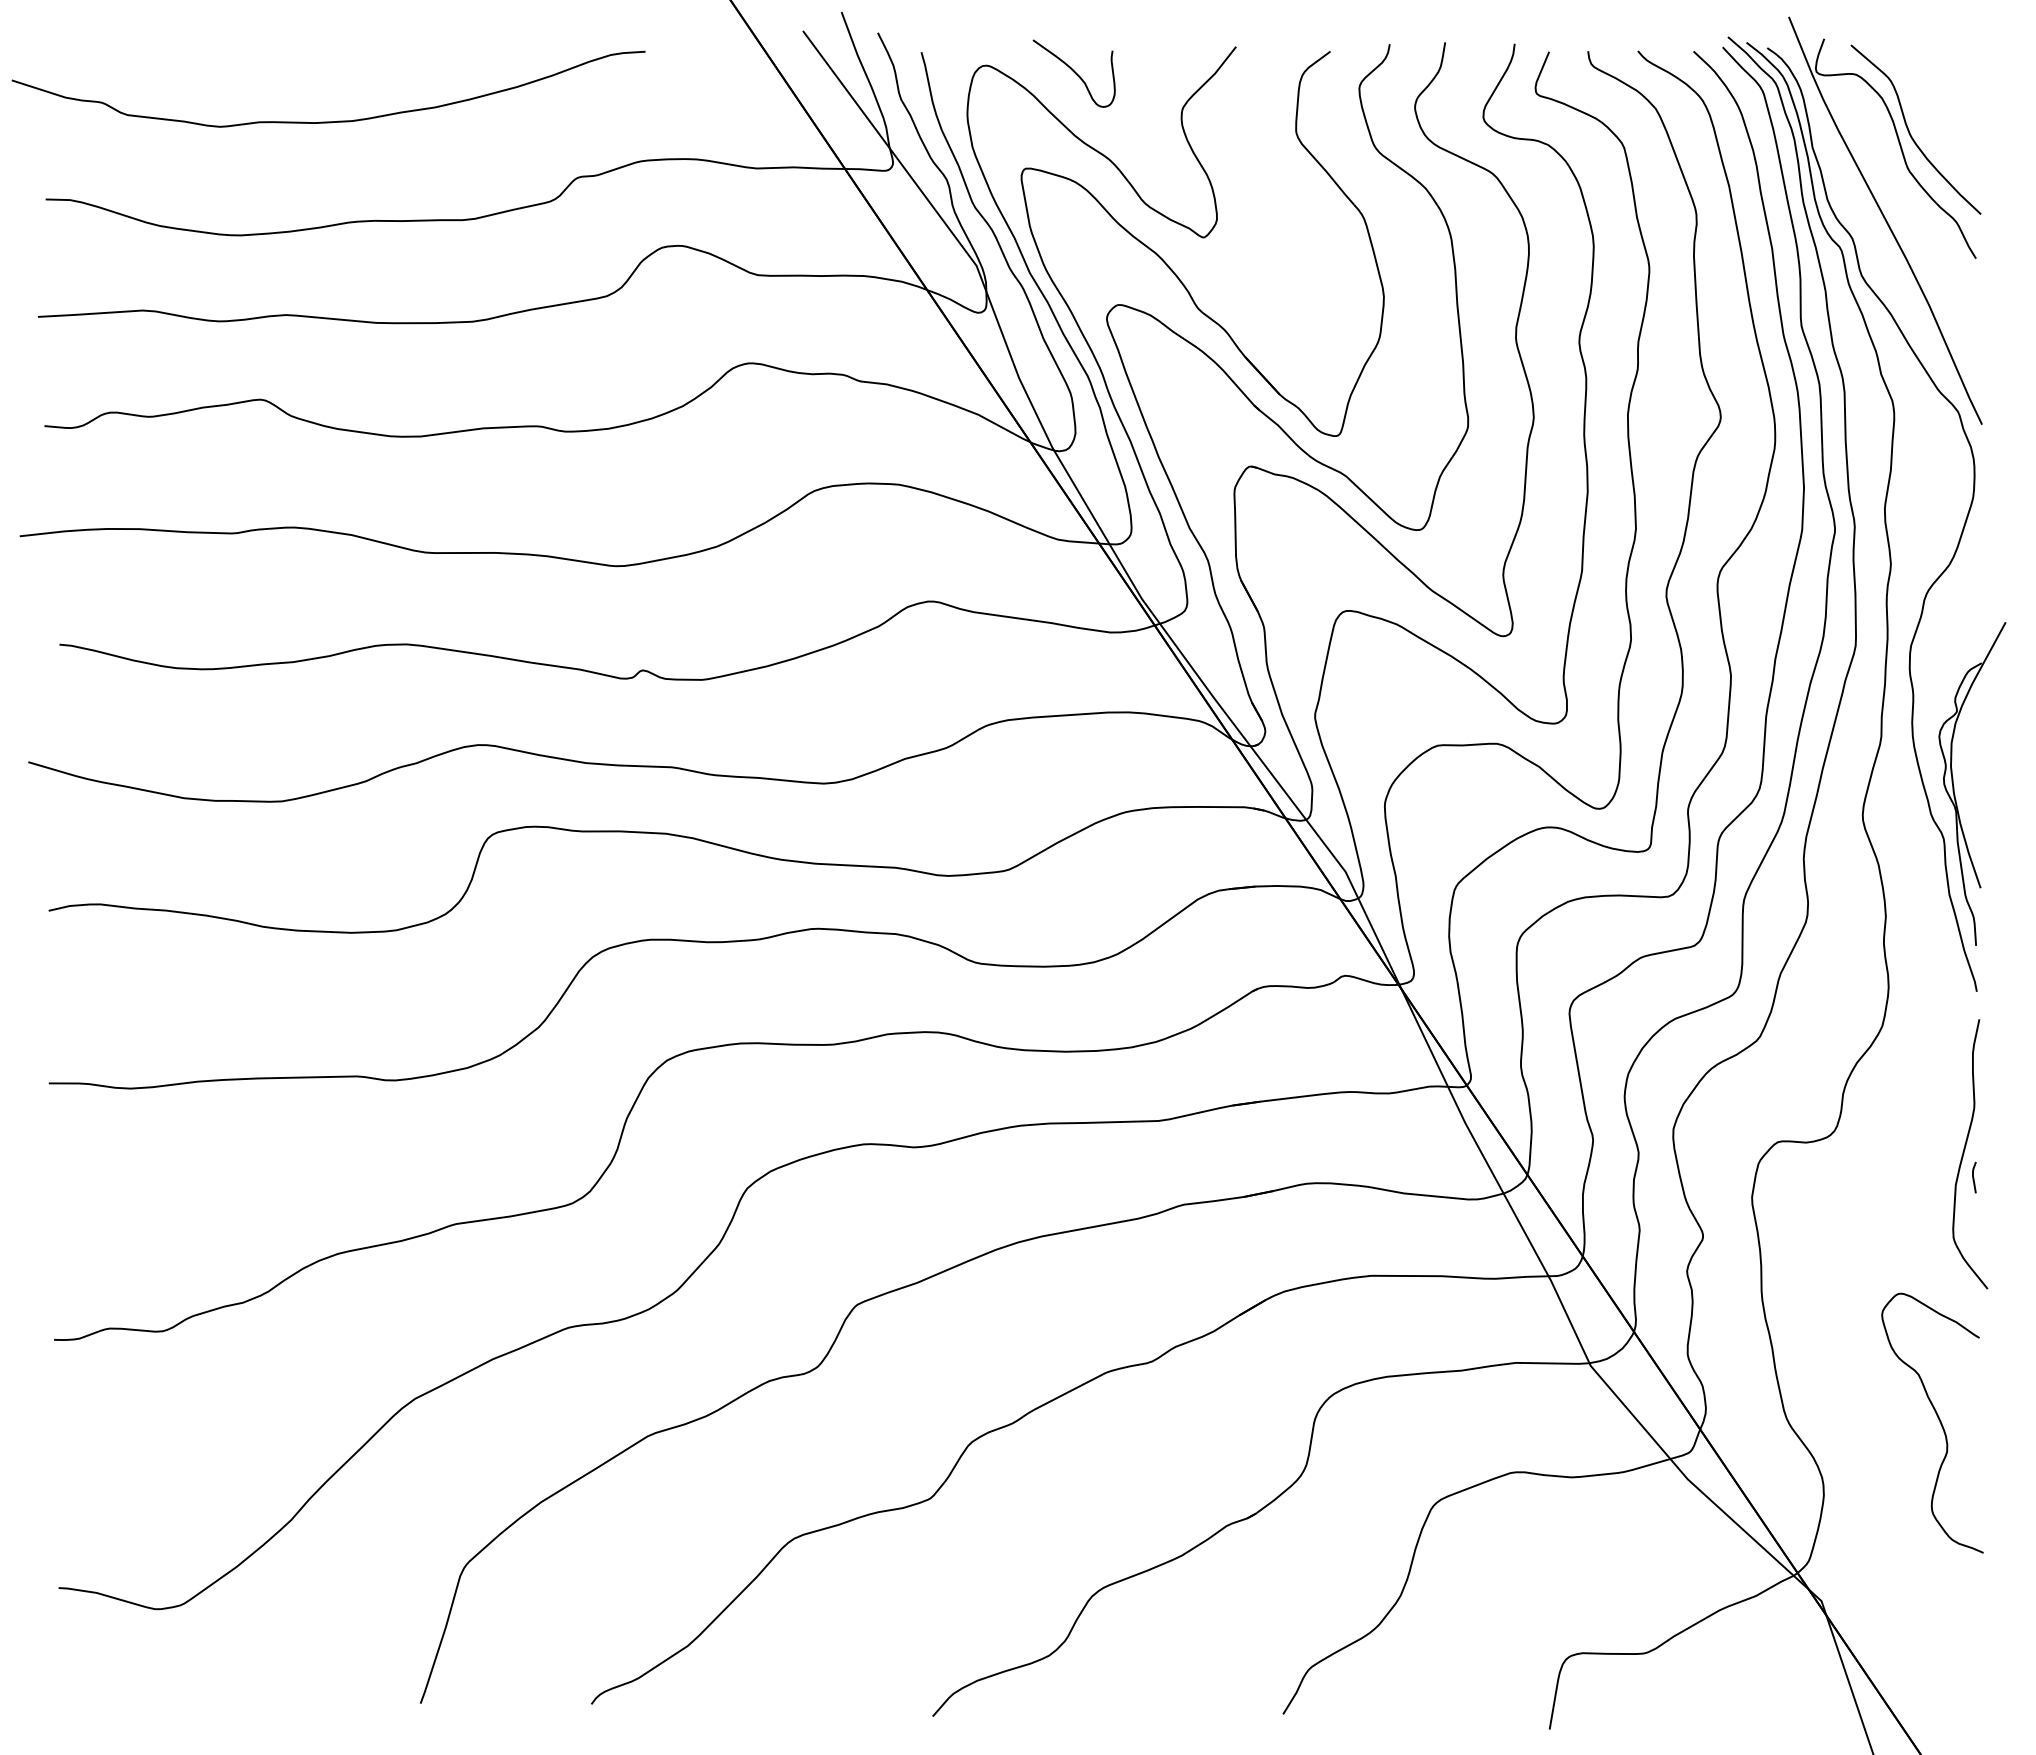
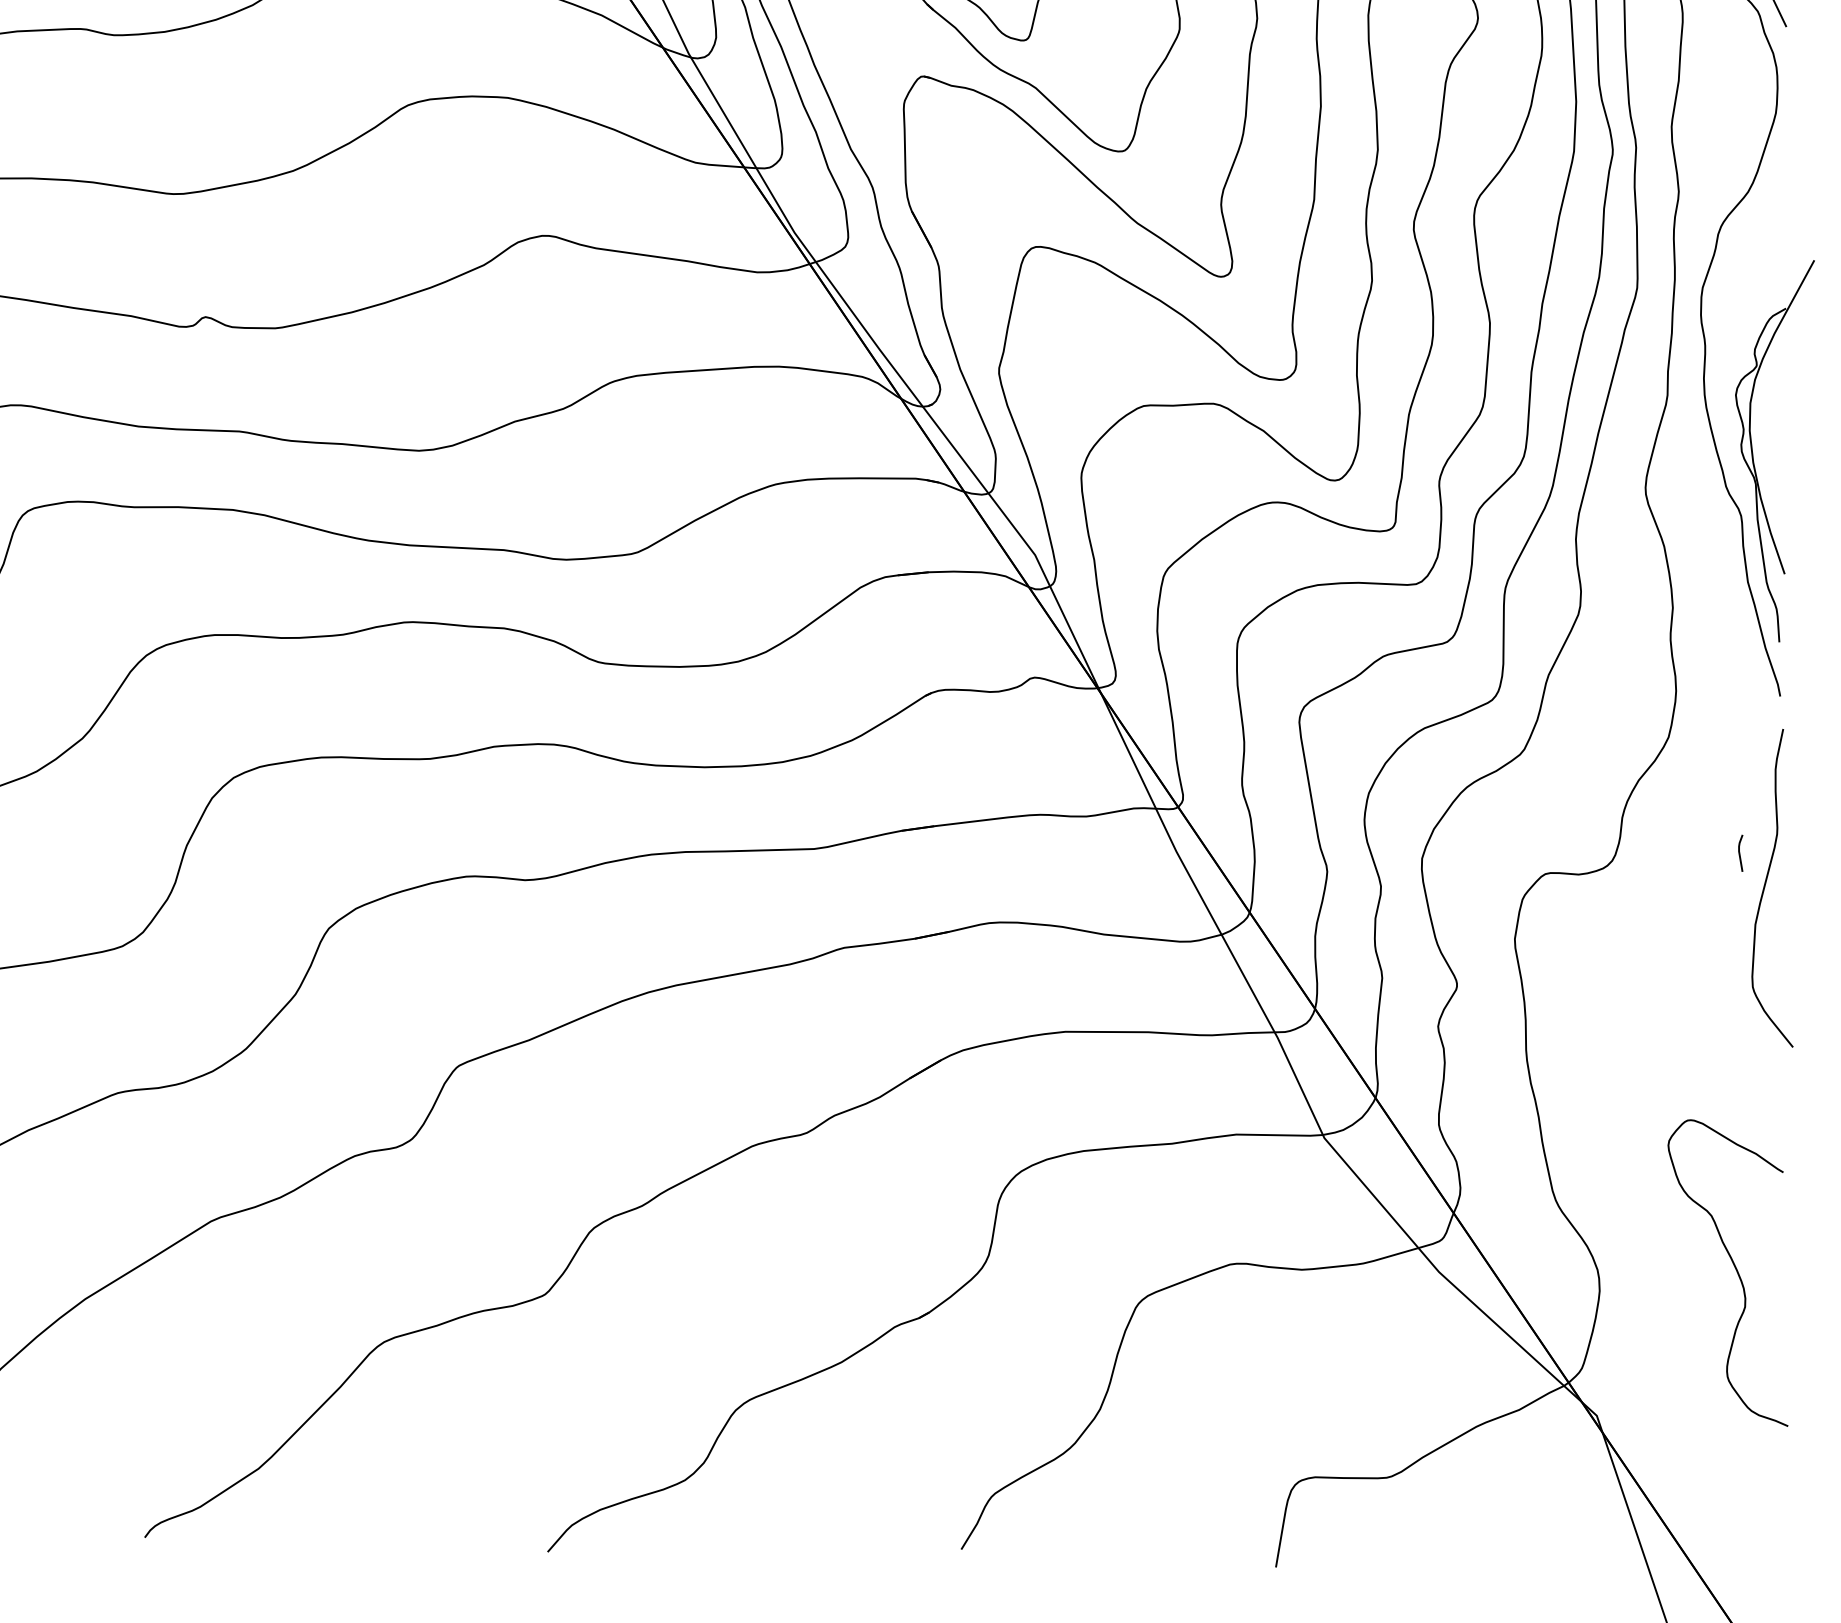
line: (1974, 1177) -> (1740, 853), moved
curve: (1938, 1419) -> (1734, 1268), moved

